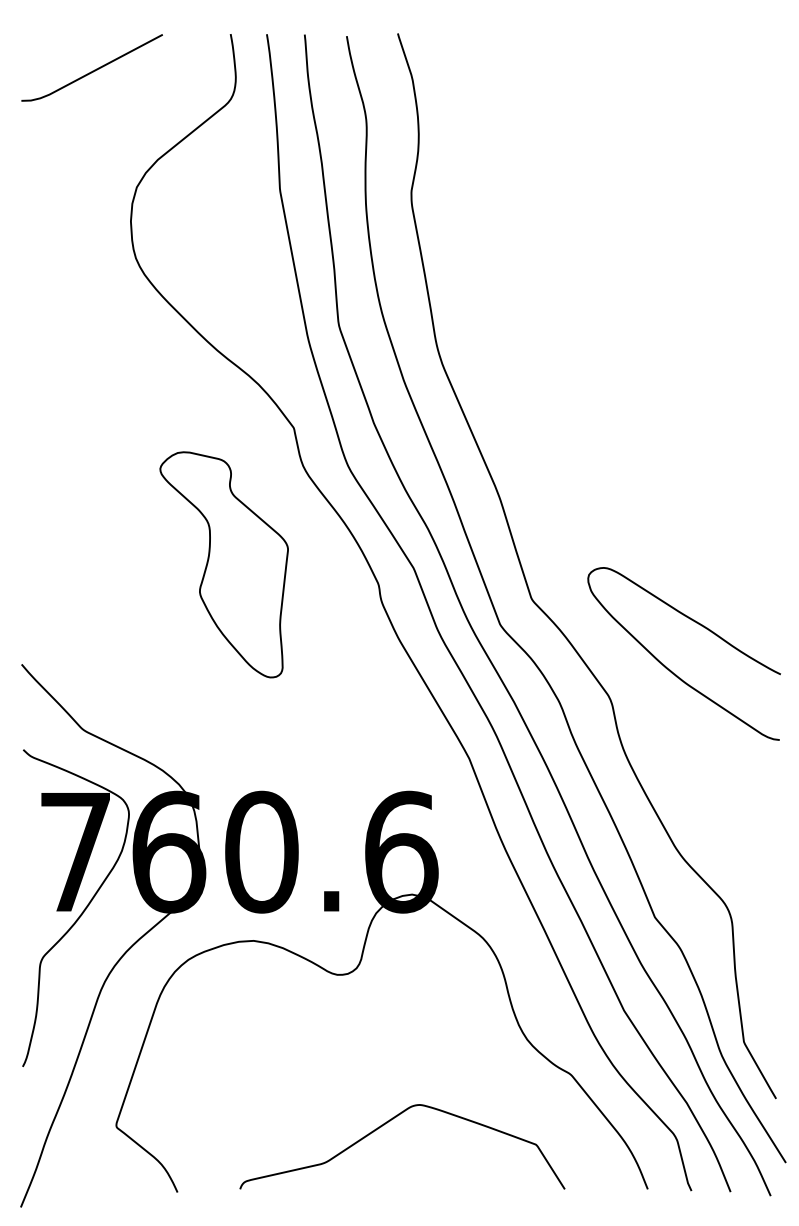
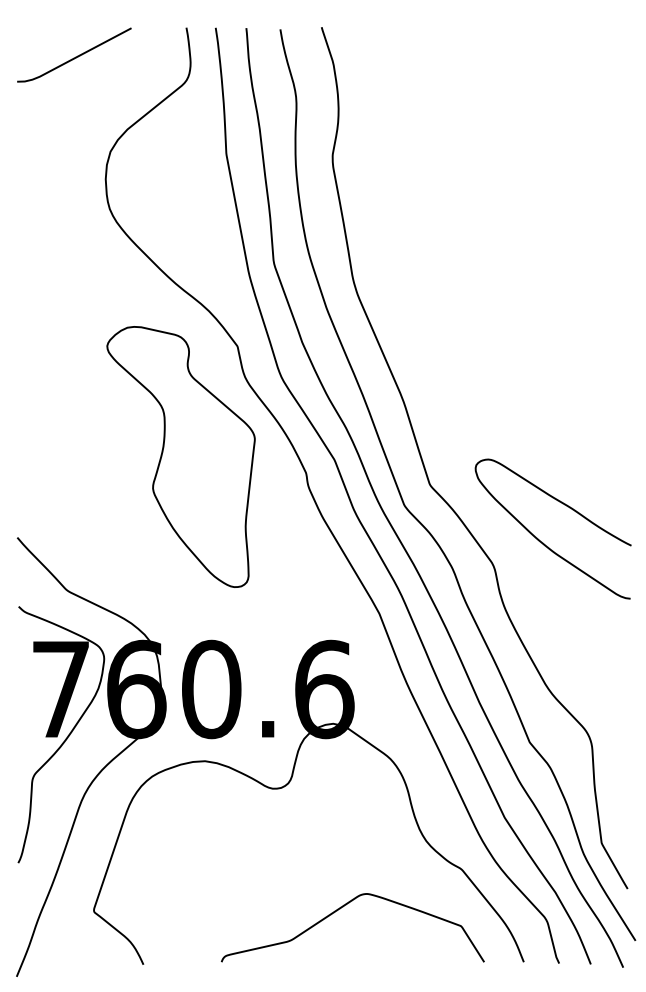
part: (224, 564) -> (181, 456), size x1.43
curve: (387, 1123) -> (340, 908), moved

